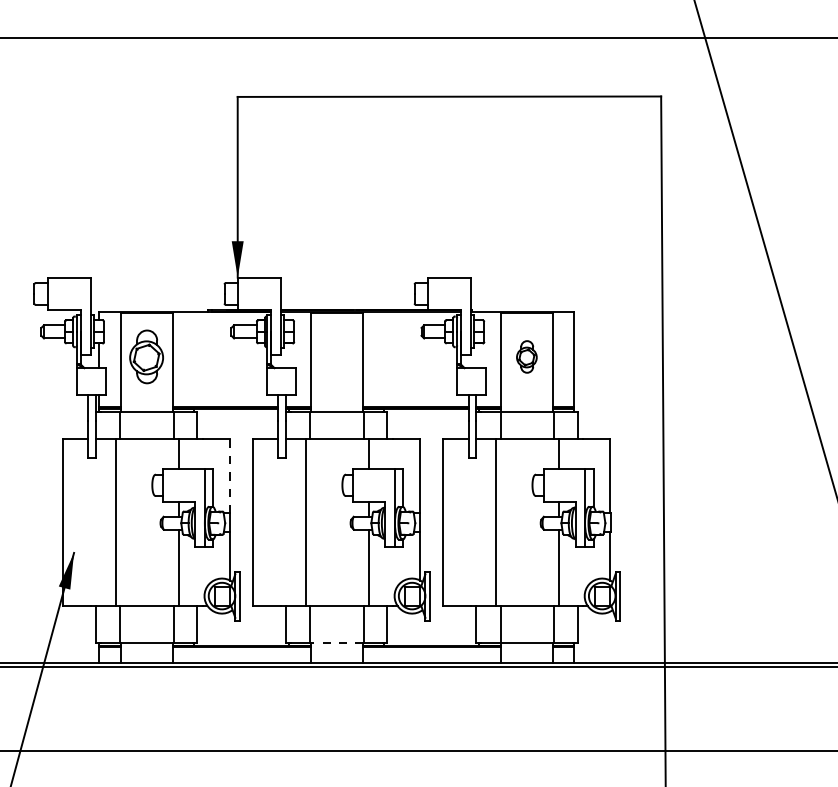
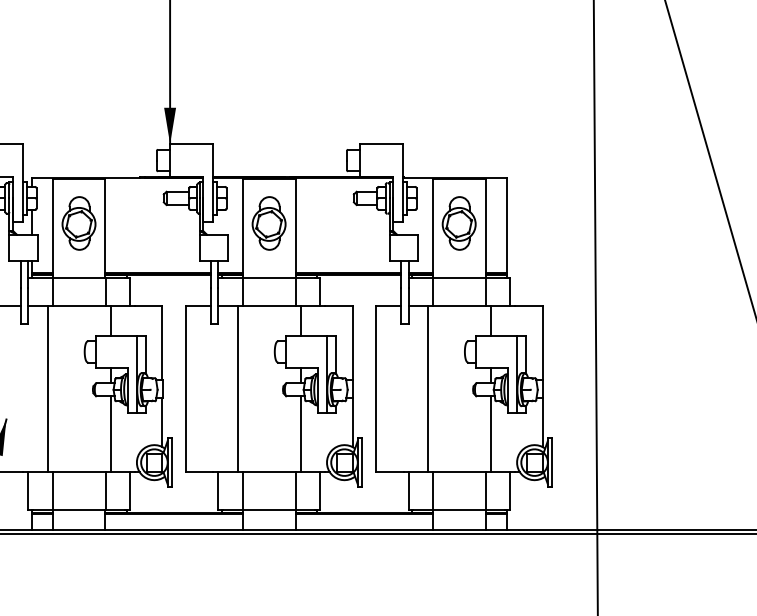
part: (336, 356) -> (268, 223), added
part: (526, 356) -> (458, 223), size x1.67
line: (230, 476) -> (162, 343), dashed -> solid
line: (337, 643) -> (269, 510), dashed -> solid

